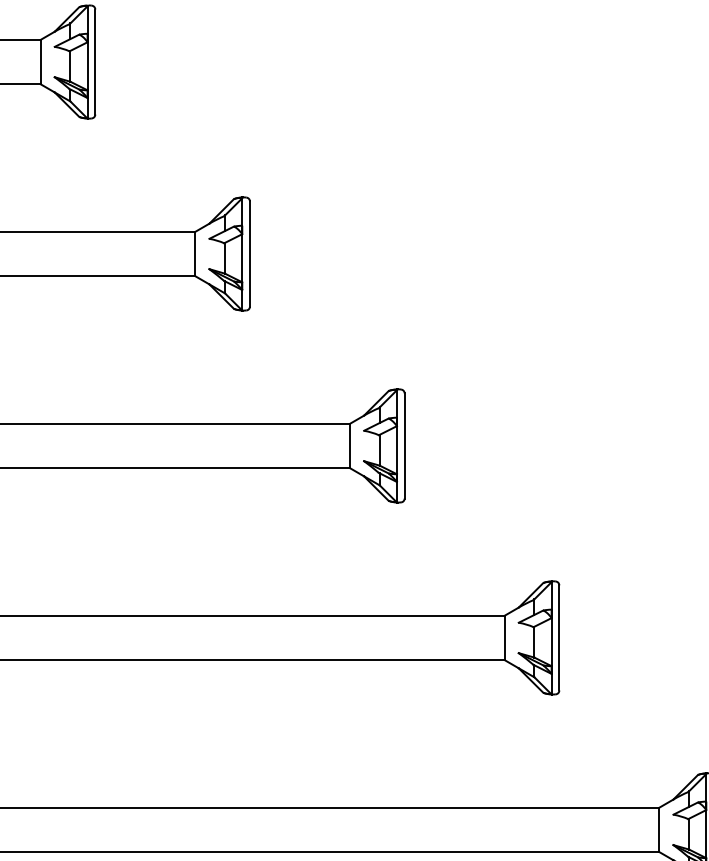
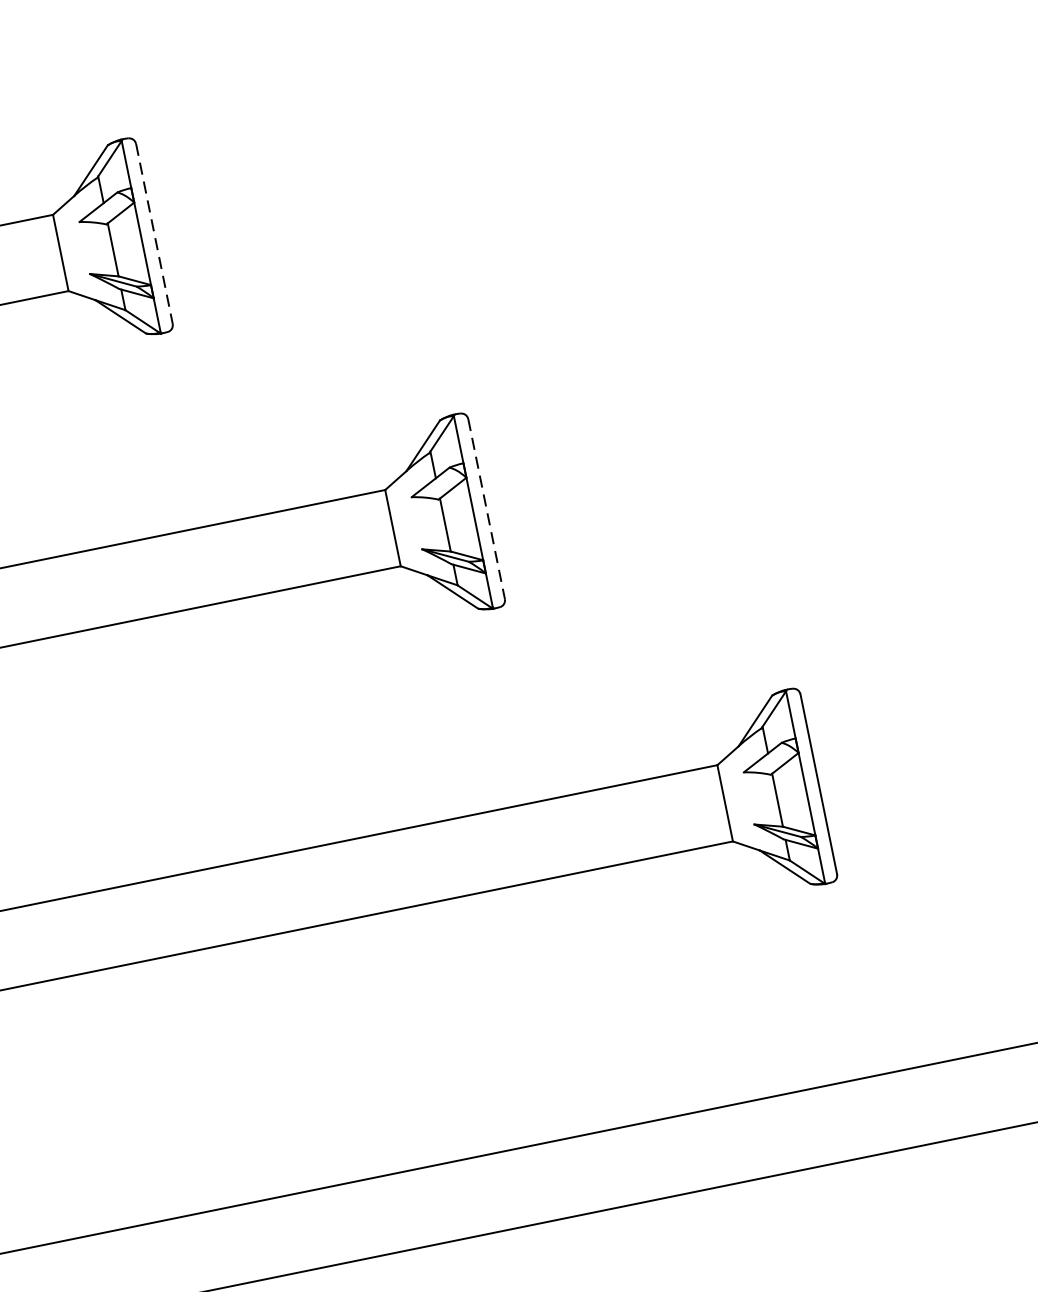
line: (250, 254) -> (155, 234), solid -> dashed
line: (404, 445) -> (486, 508), solid -> dashed

